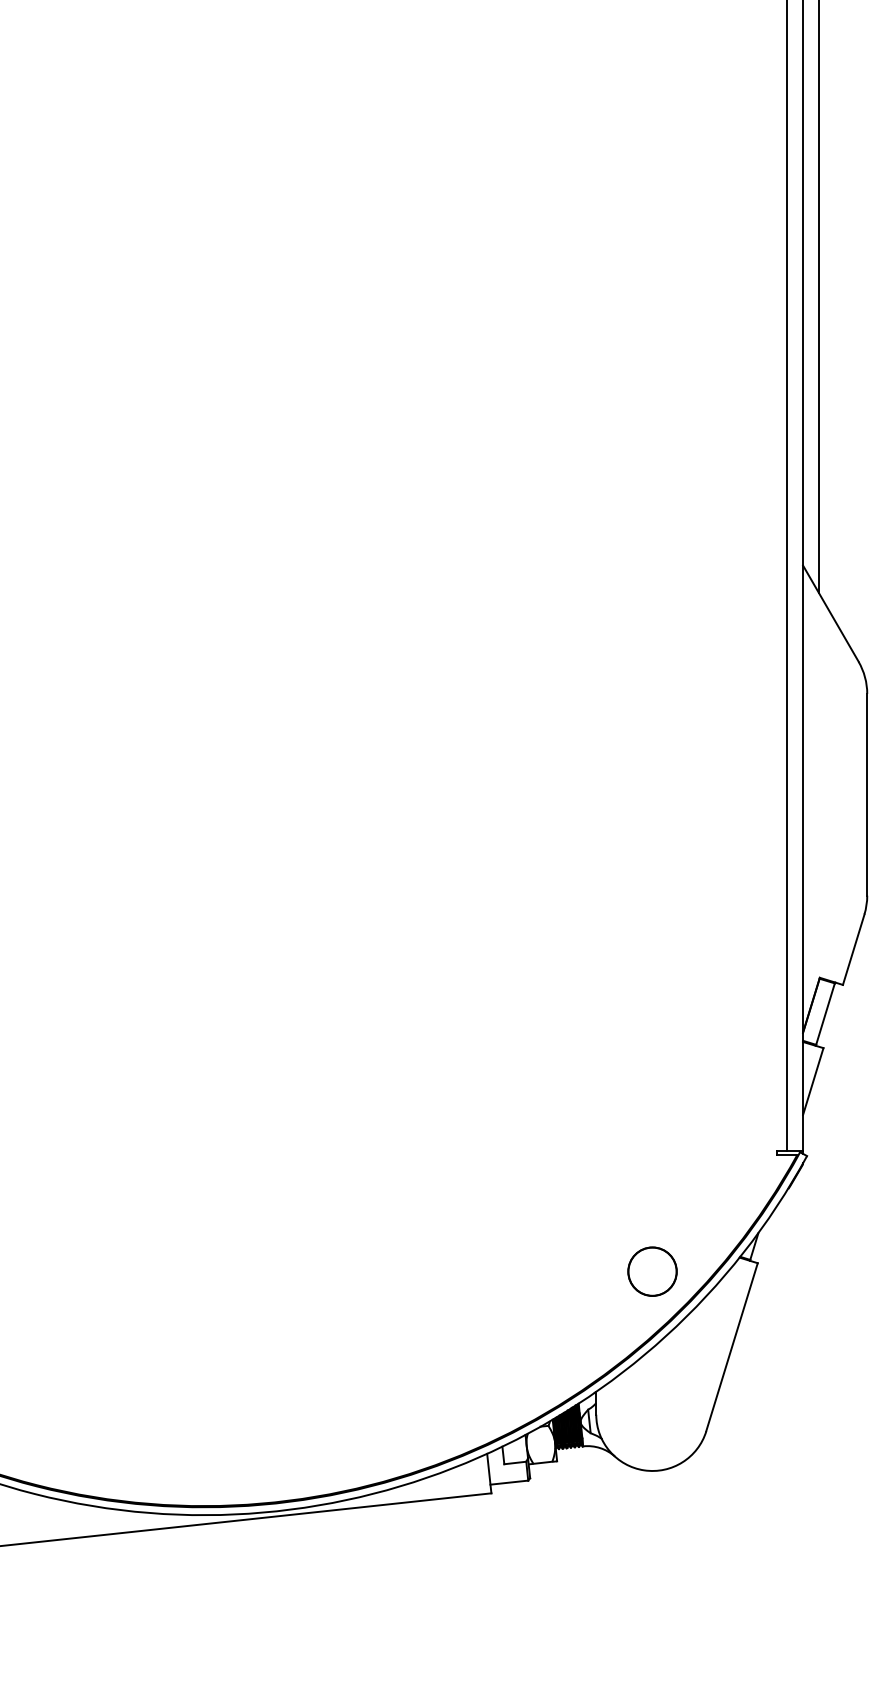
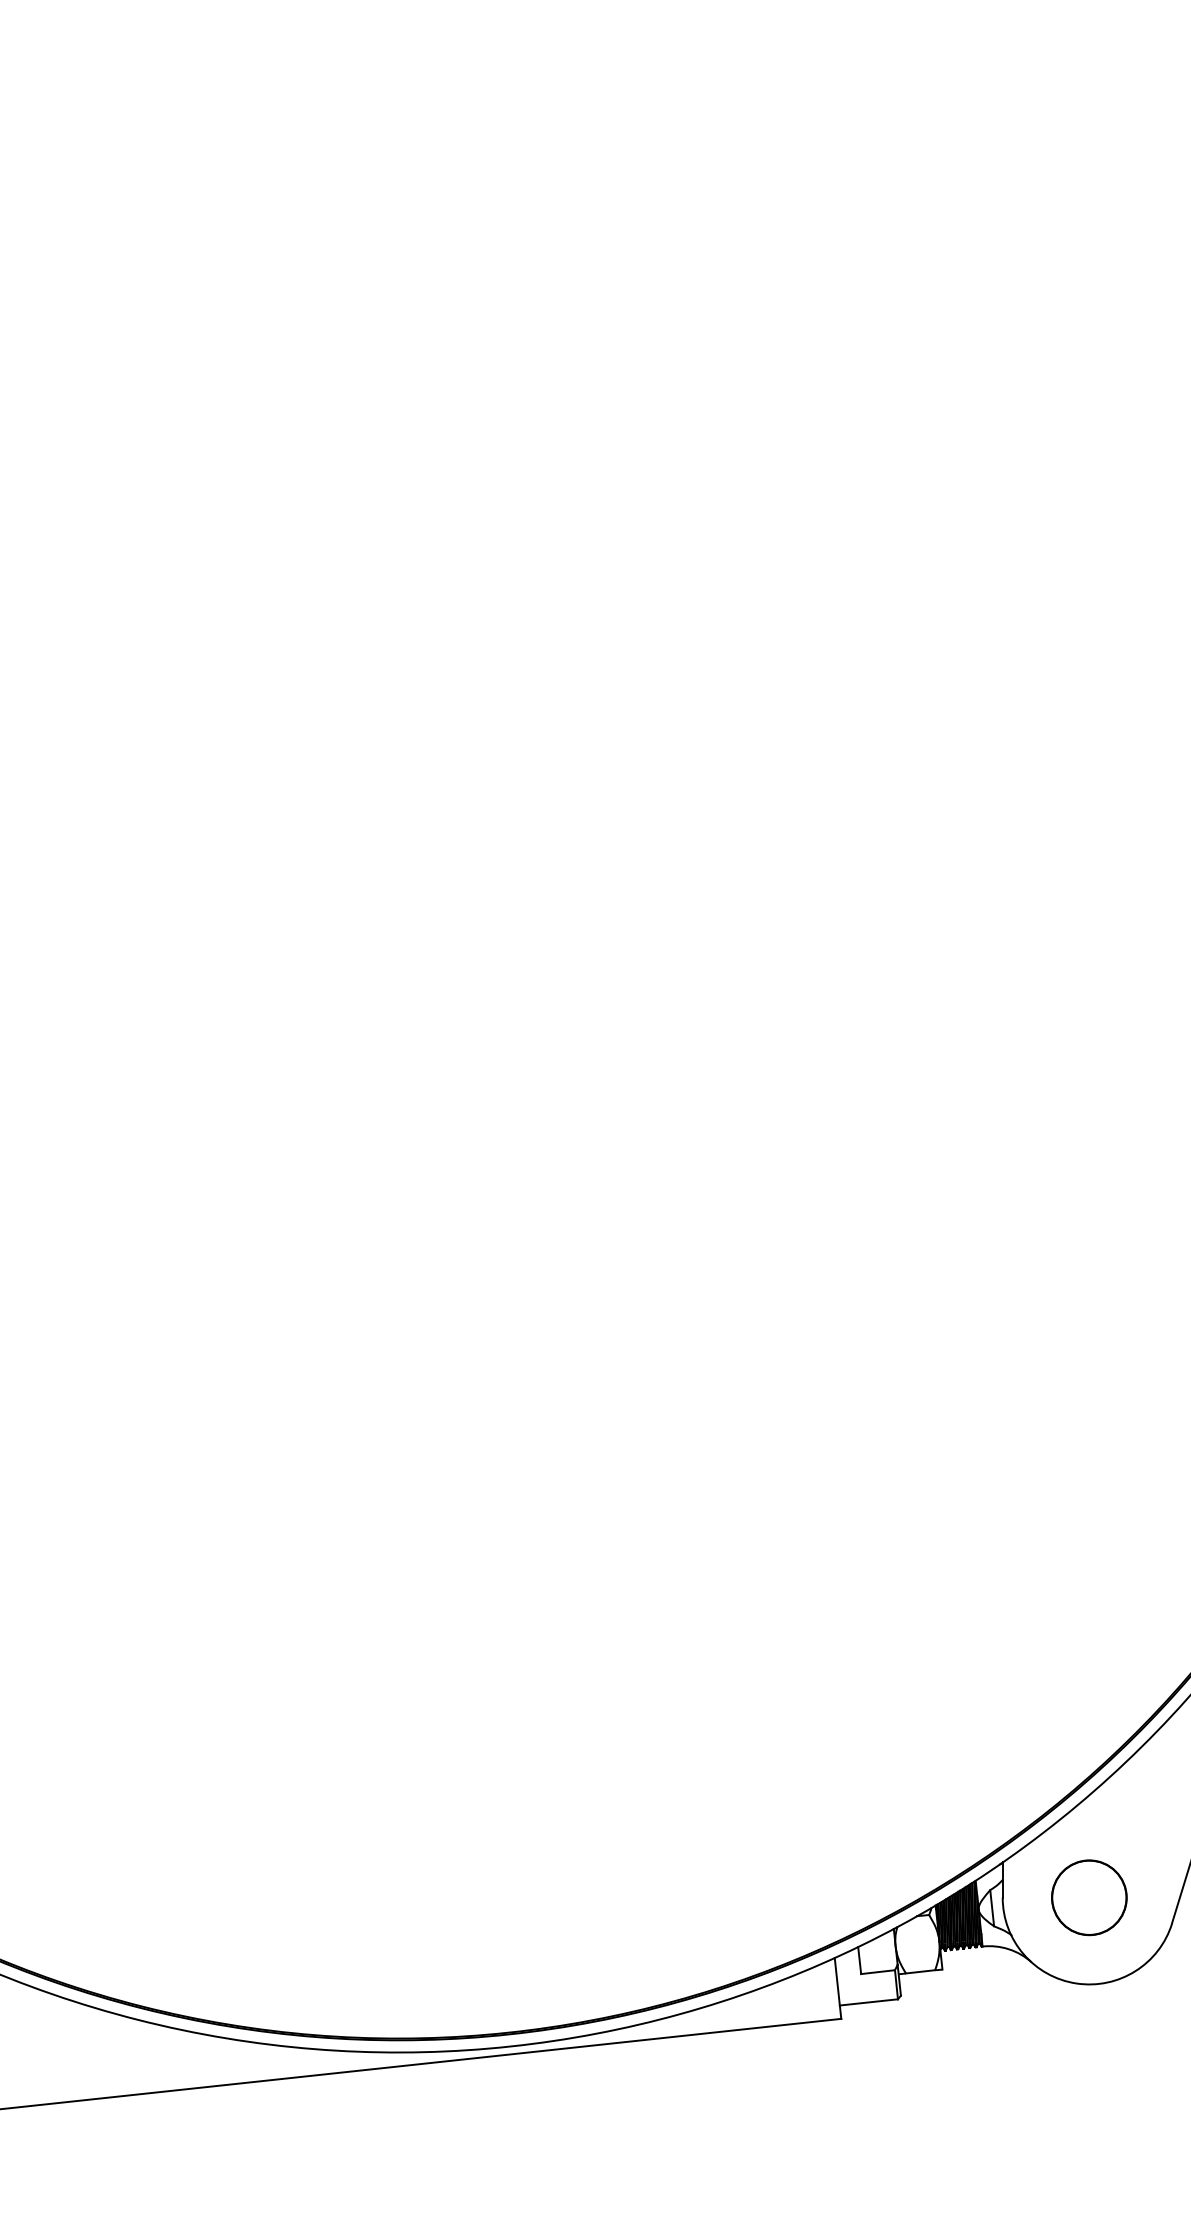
circle: (652, 1271) -> (1089, 1897), moved

